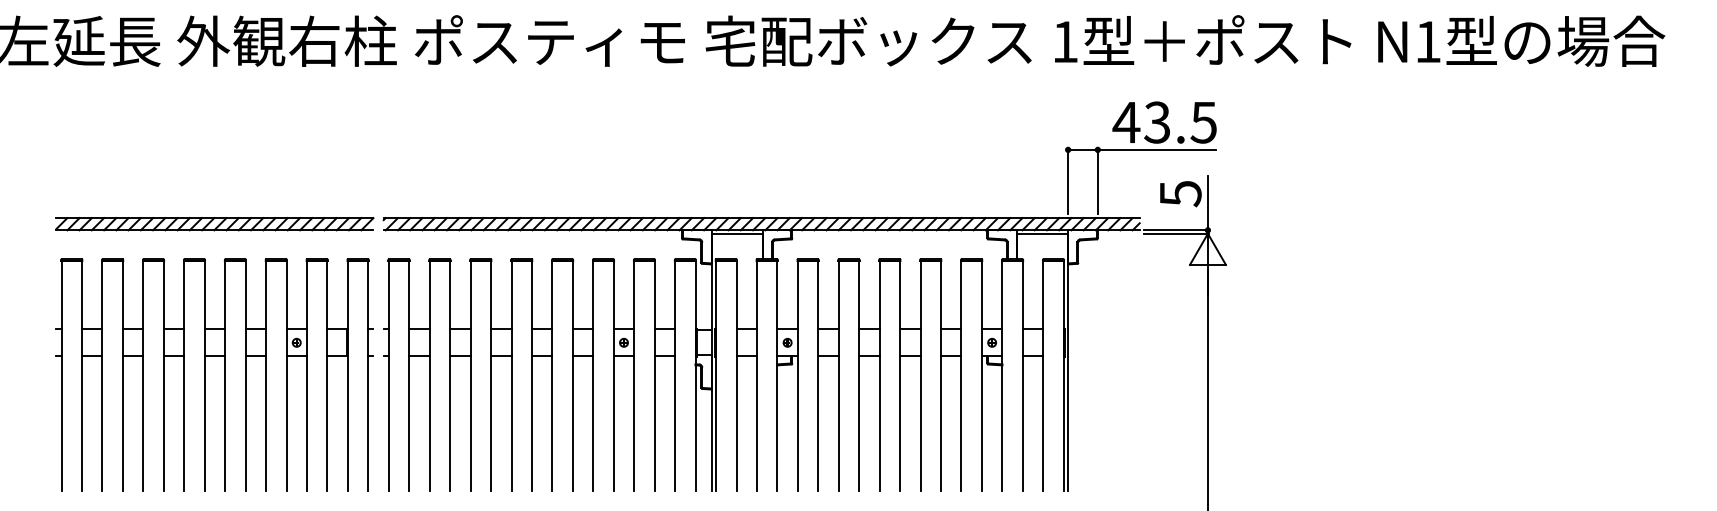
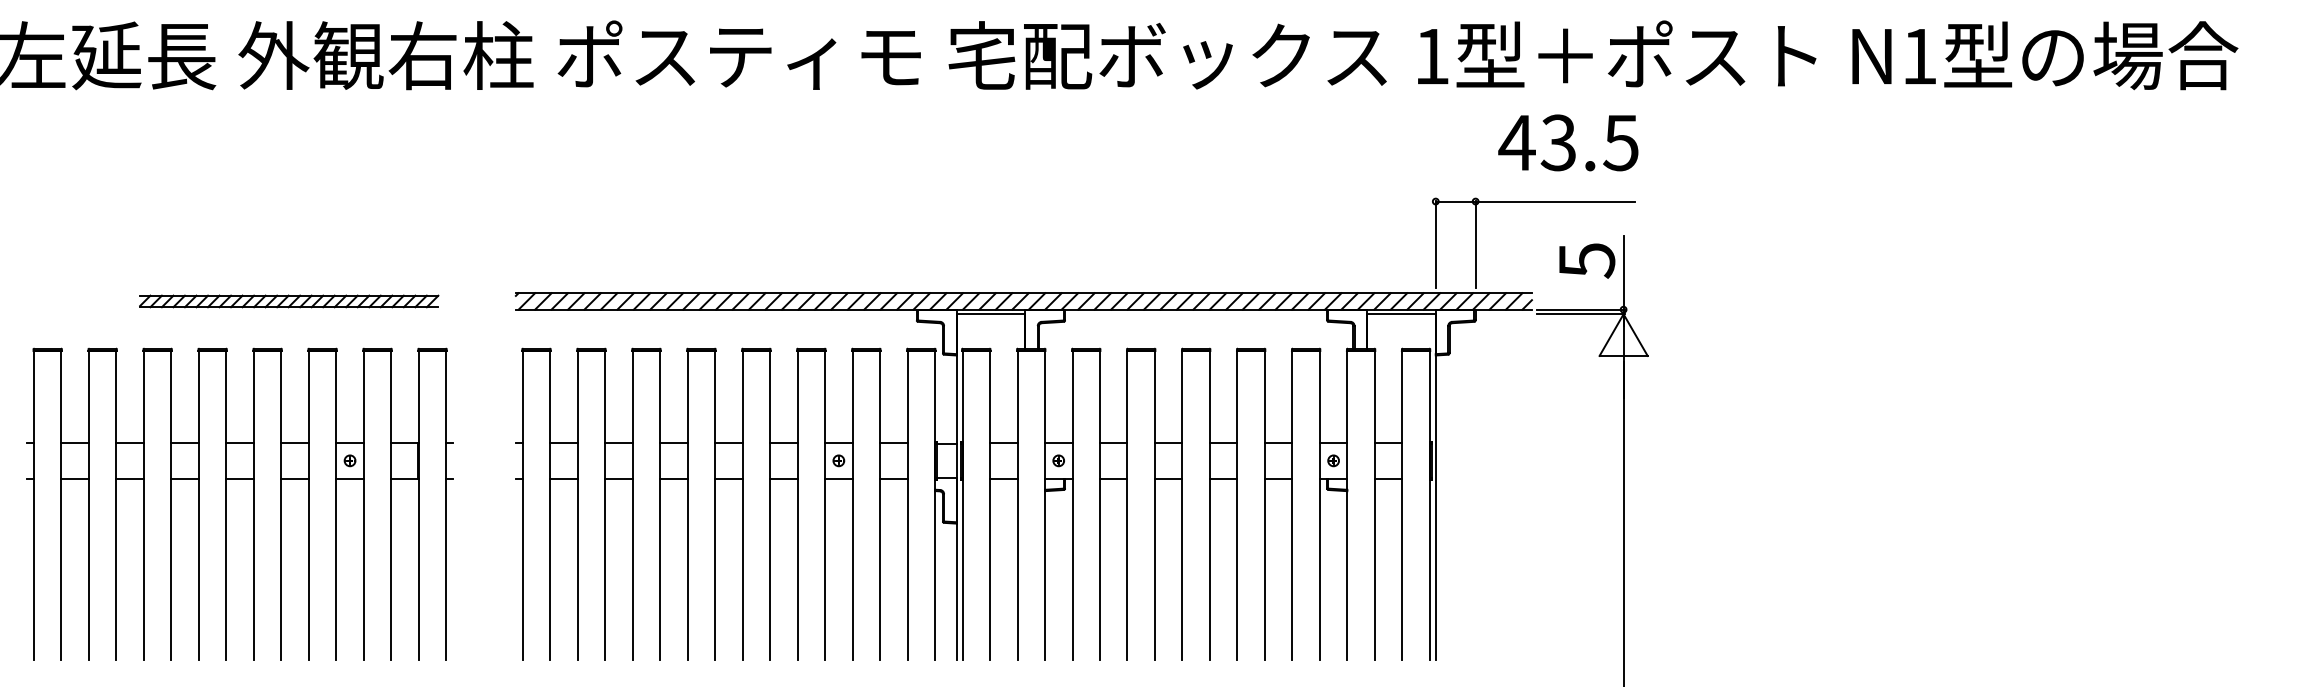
text: (1164, 122) -> (1568, 142), moved
part: (215, 224) -> (289, 301), size x0.7
part: (204, 374) -> (226, 503), moved

